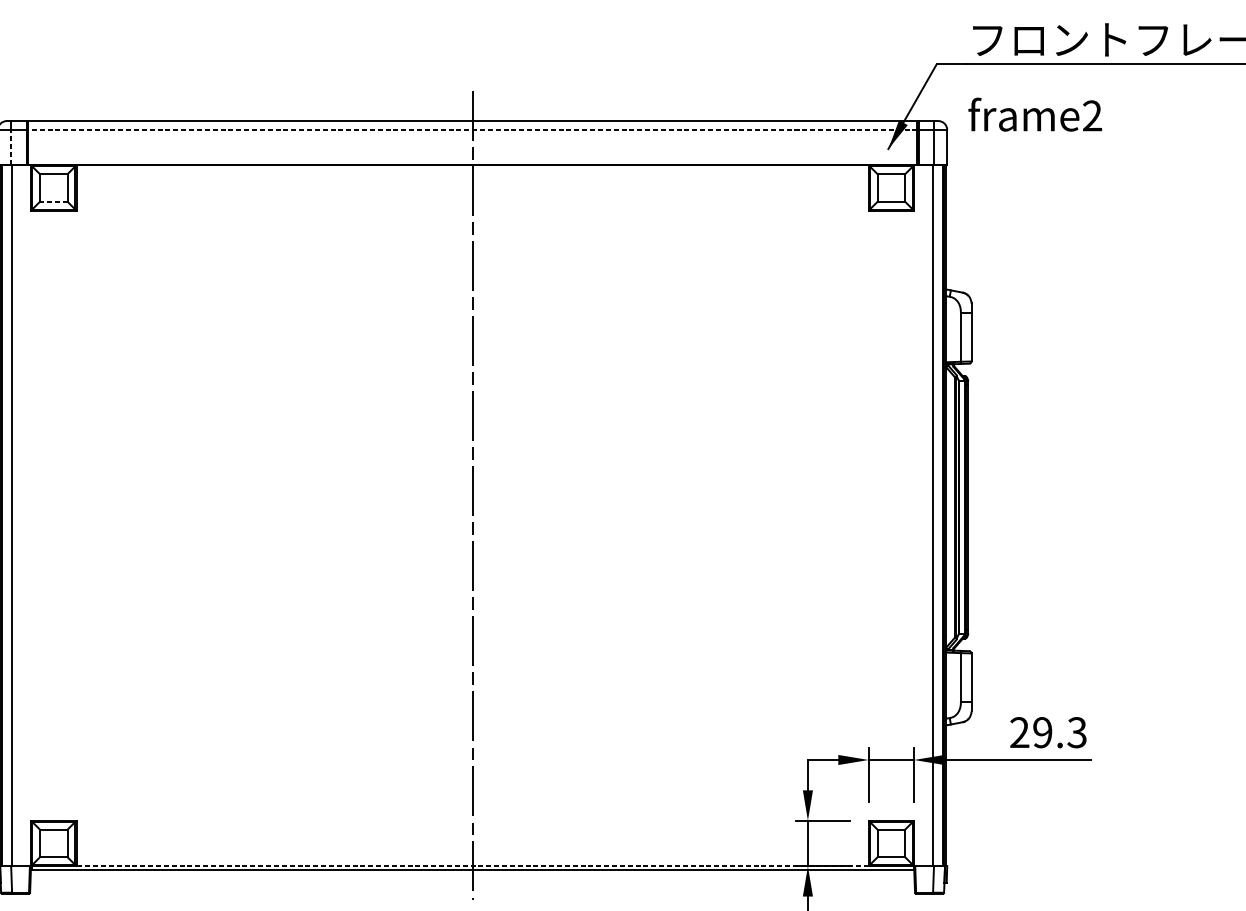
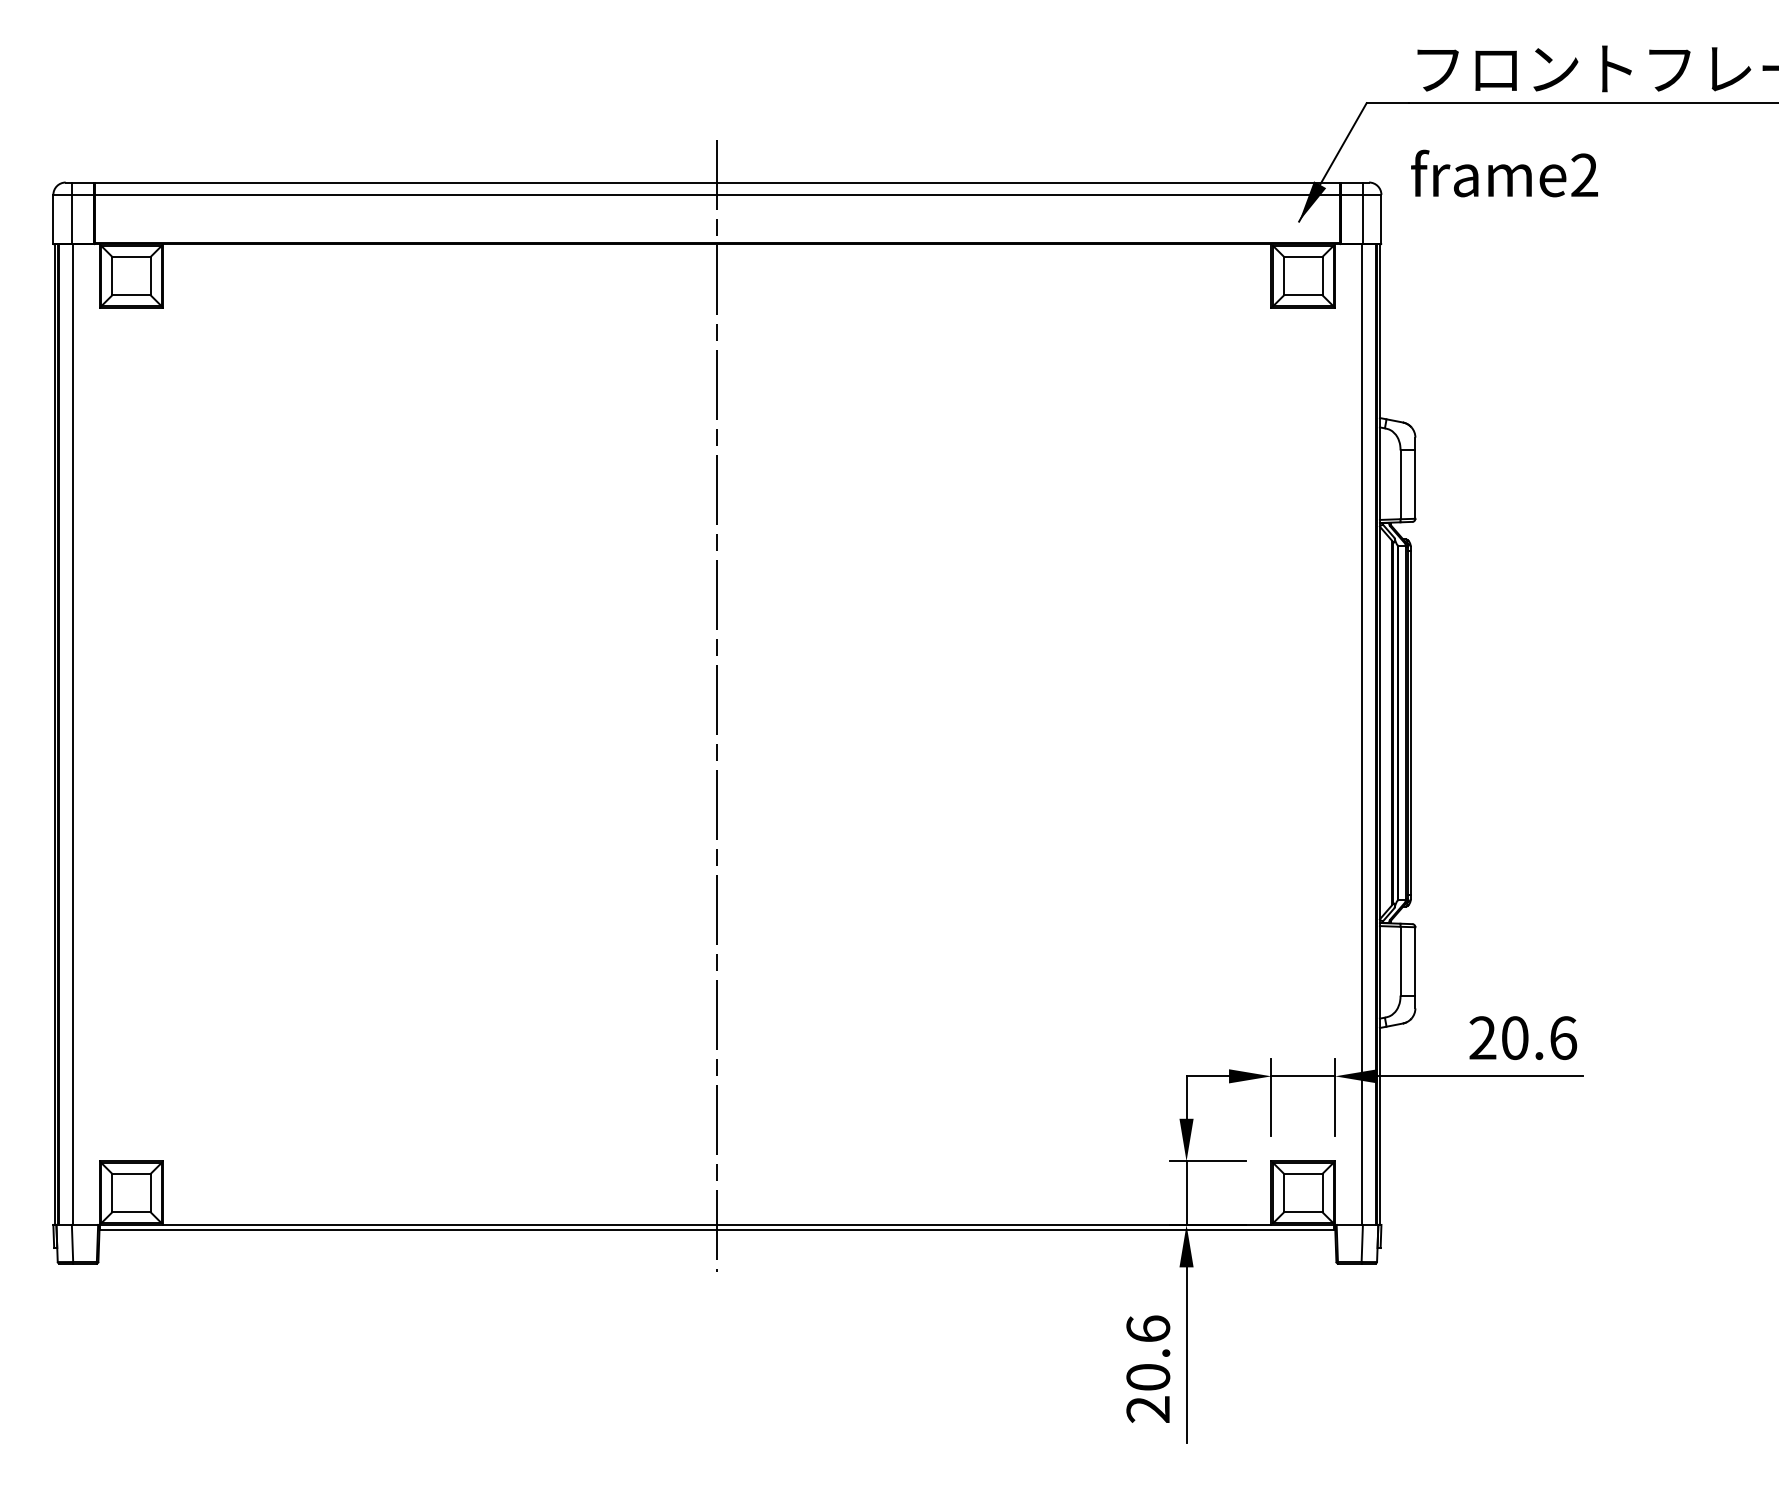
line: (471, 129) -> (716, 194), dashed -> solid
line: (10, 146) -> (71, 218), dashed -> solid
line: (53, 201) -> (131, 295), dashed -> solid
text: (1060, 732) -> (1539, 1038), 29.3 -> 20.6
line: (471, 865) -> (716, 1224), dashed -> solid

